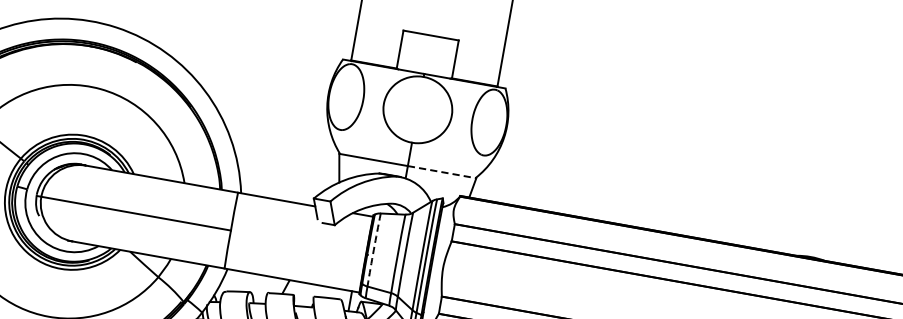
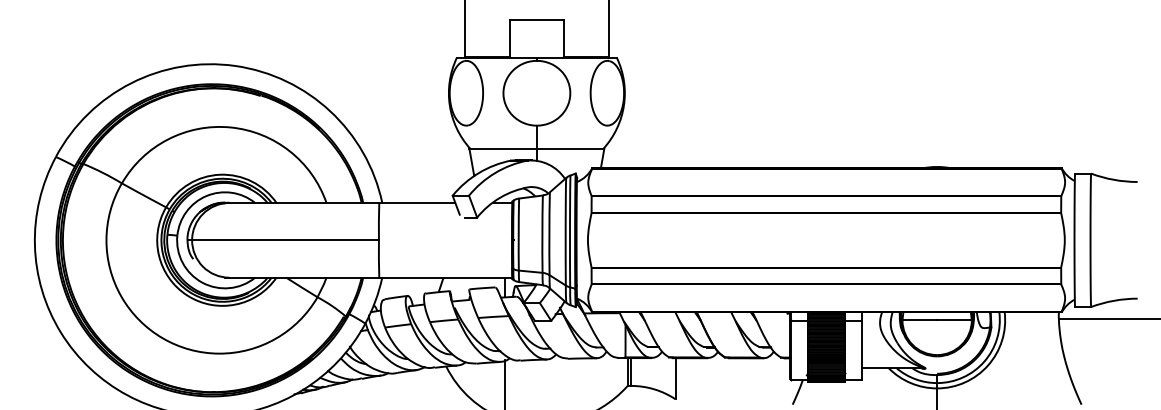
line: (441, 171) -> (570, 148), dashed -> solid
arc: (373, 249) -> (518, 234), dashed -> solid

